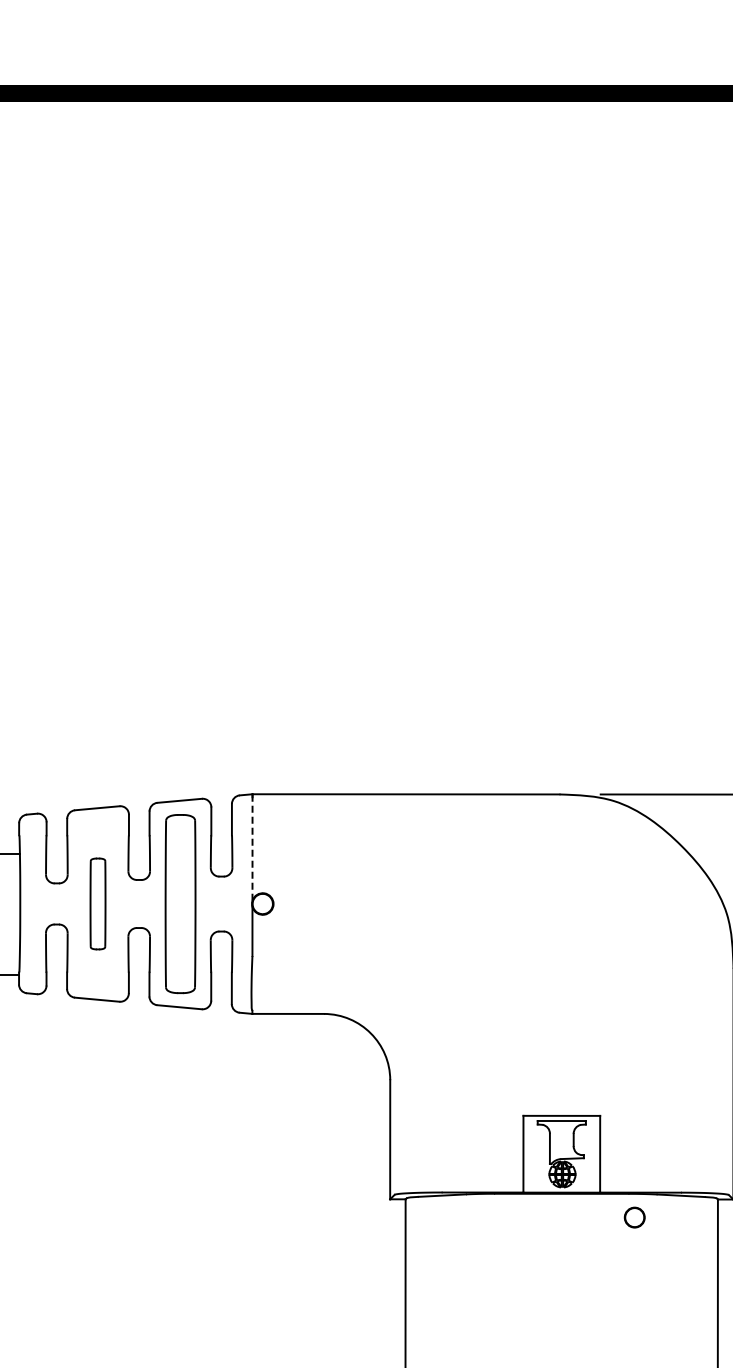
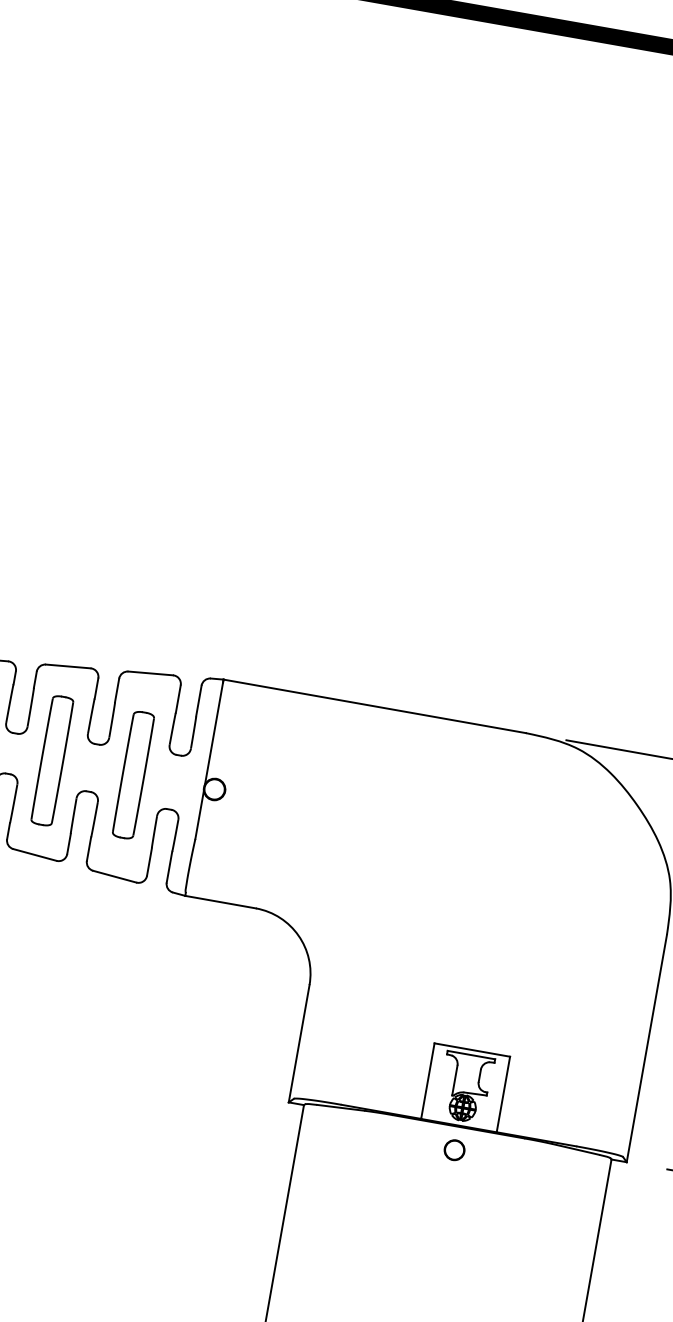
line: (252, 847) -> (214, 732), dashed -> solid
part: (97, 903) -> (51, 760), size x1.43
part: (179, 903) -> (132, 774), size x0.71
part: (634, 1217) -> (454, 1150), moved

